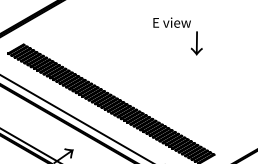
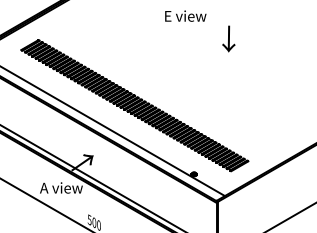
text: (171, 22) -> (185, 15), moved

